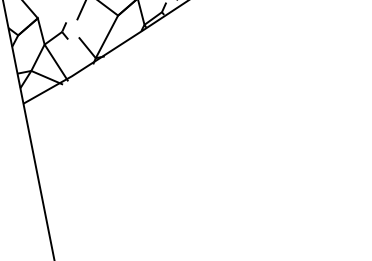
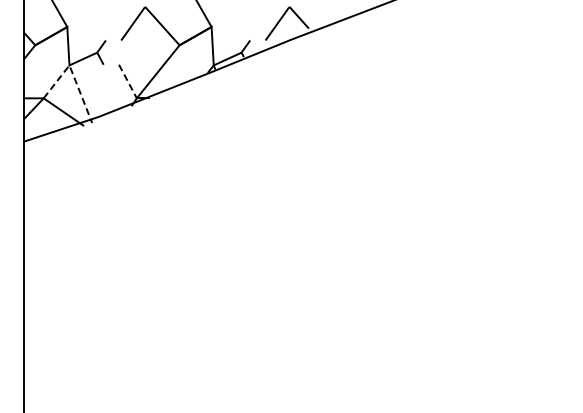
line: (87, 47) -> (127, 81), solid -> dashed
line: (47, 49) -> (72, 72), solid -> dashed

